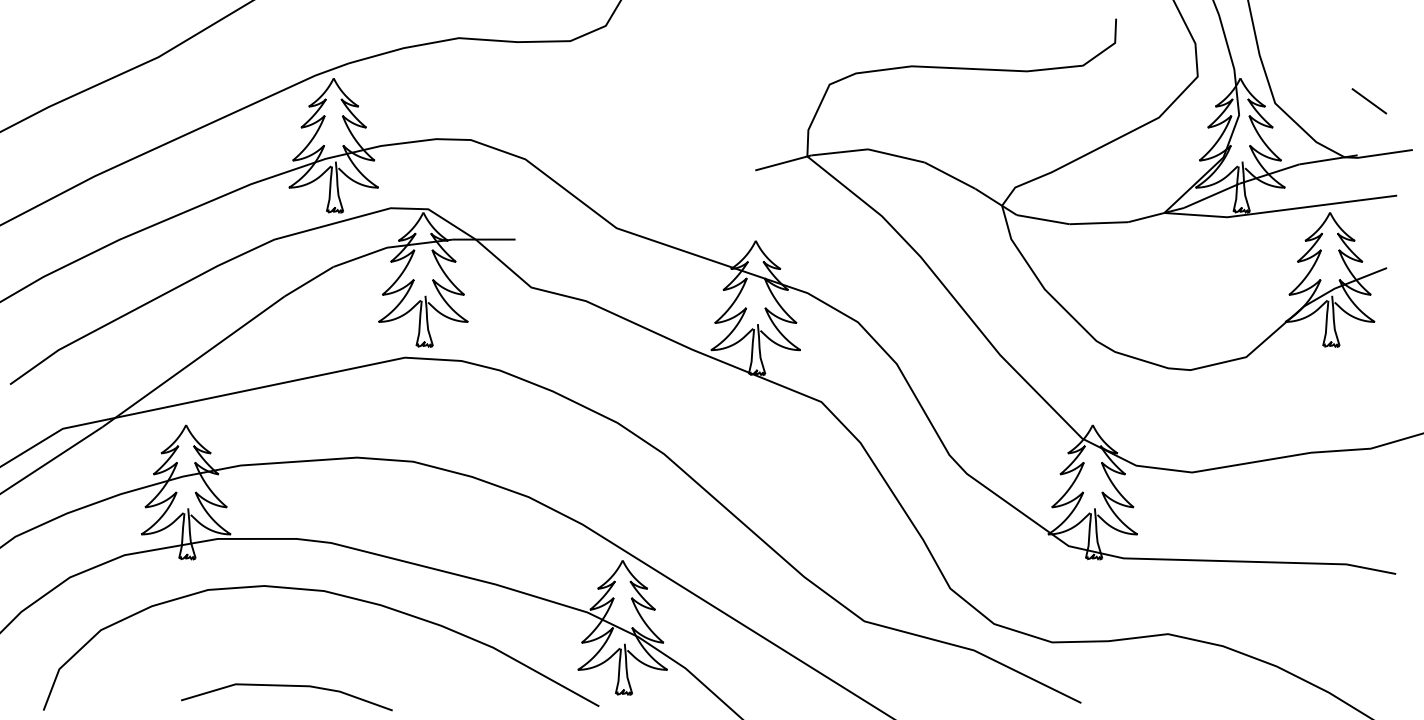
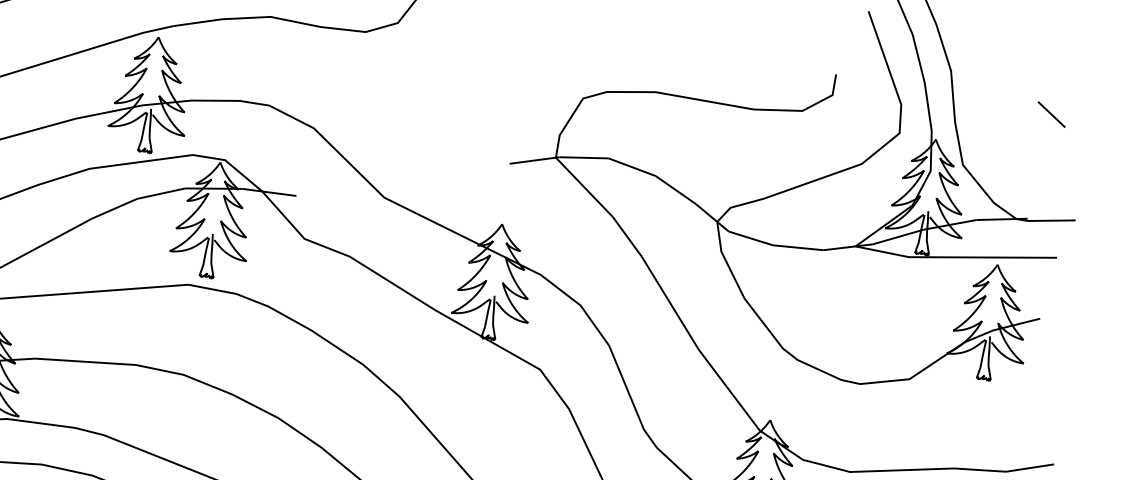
line: (1369, 101) -> (1051, 114), moved

